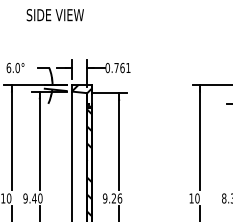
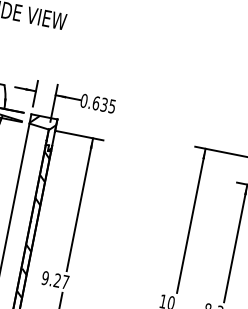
text: (122, 67) -> (104, 104), 0.761 -> 0.635
text: (119, 198) -> (64, 282), 9.26 -> 9.27

